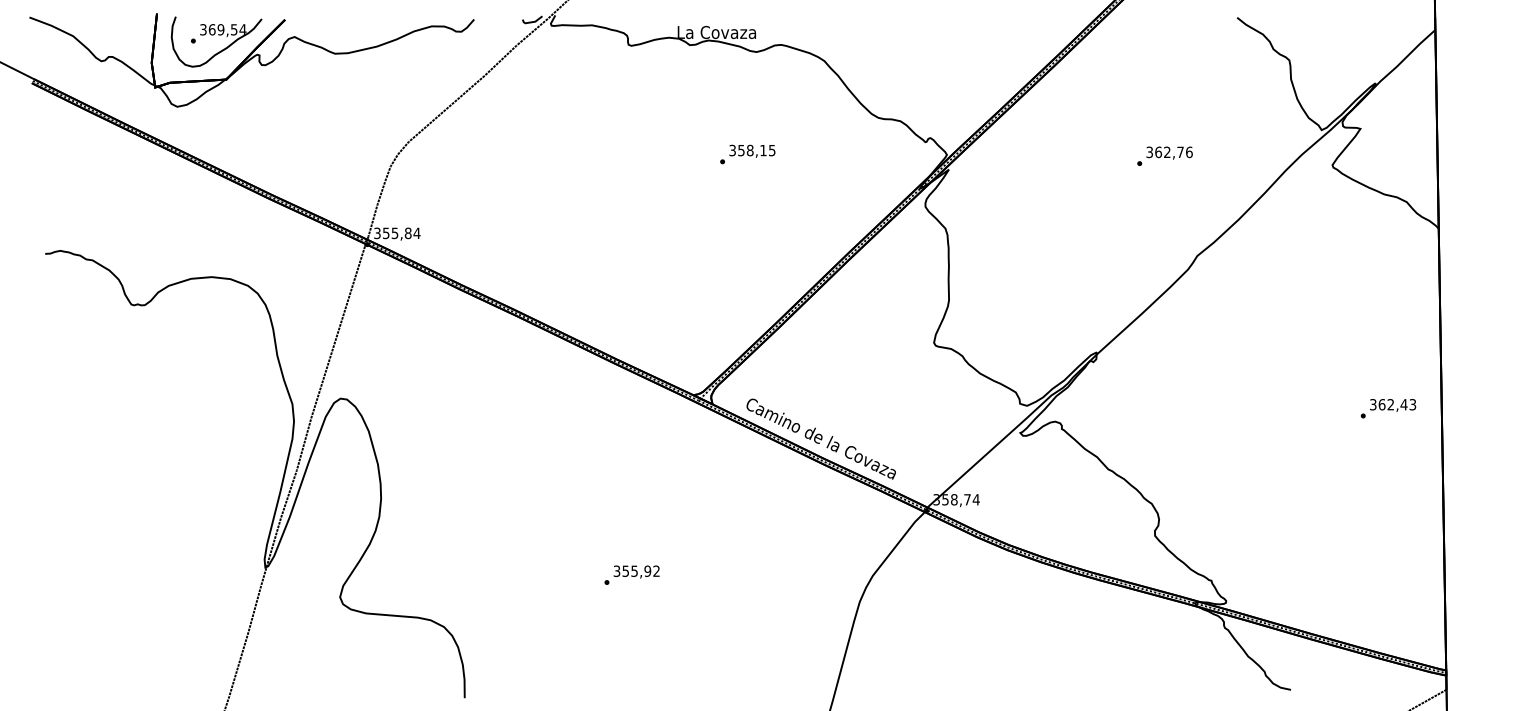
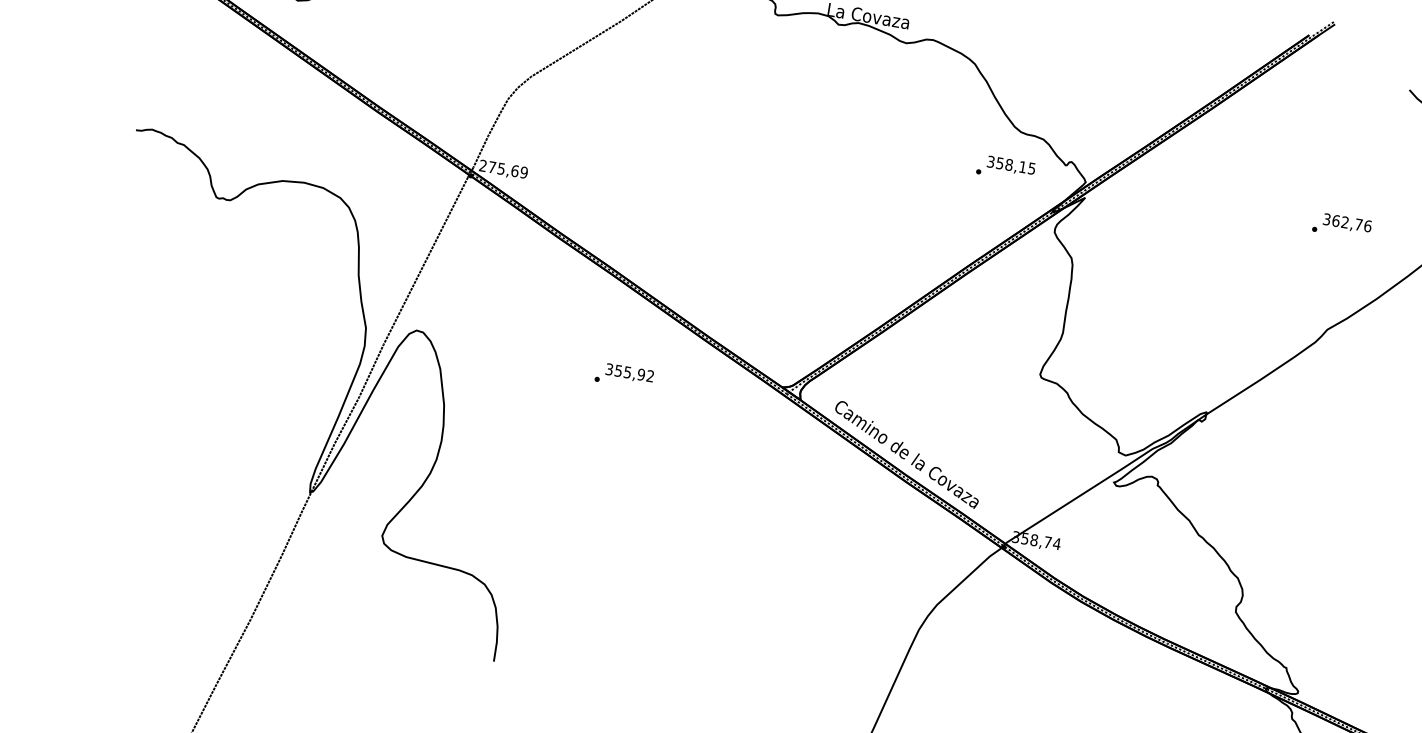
text: (747, 154) -> (1005, 168), moved
text: (1164, 155) -> (1341, 225), moved
text: (397, 233) -> (503, 169), 355,84 -> 275,69
text: (631, 574) -> (623, 375), moved

